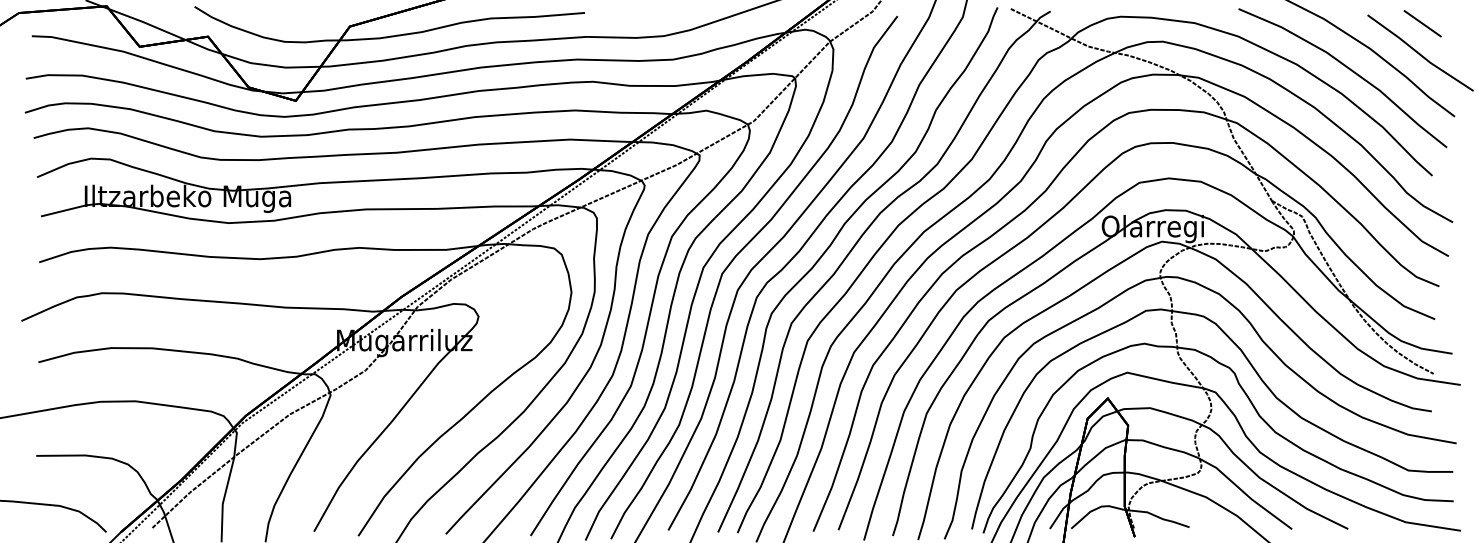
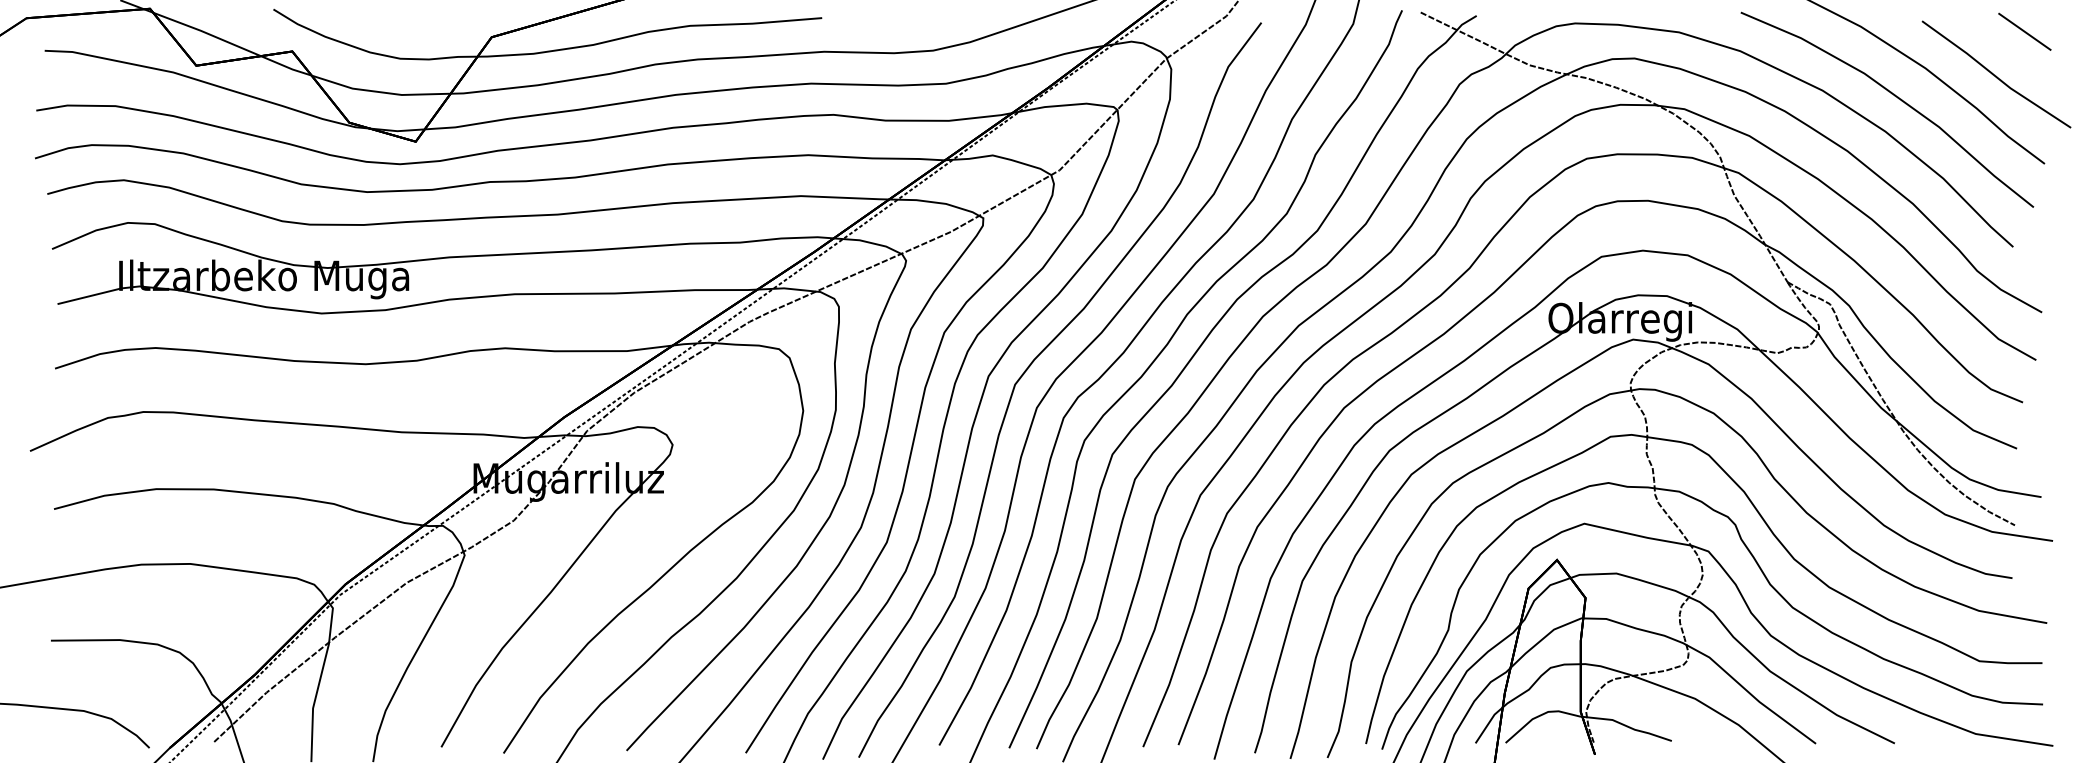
line: (1422, 23) -> (2024, 31), moved

